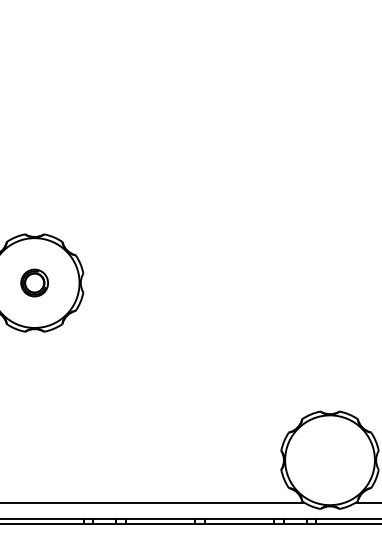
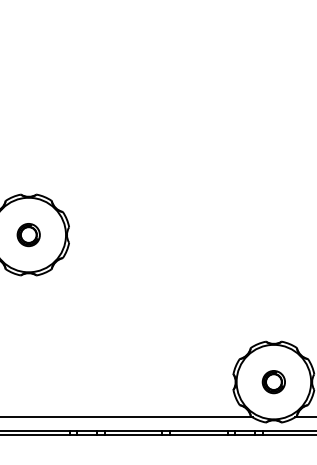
part: (329, 460) -> (273, 382), added

